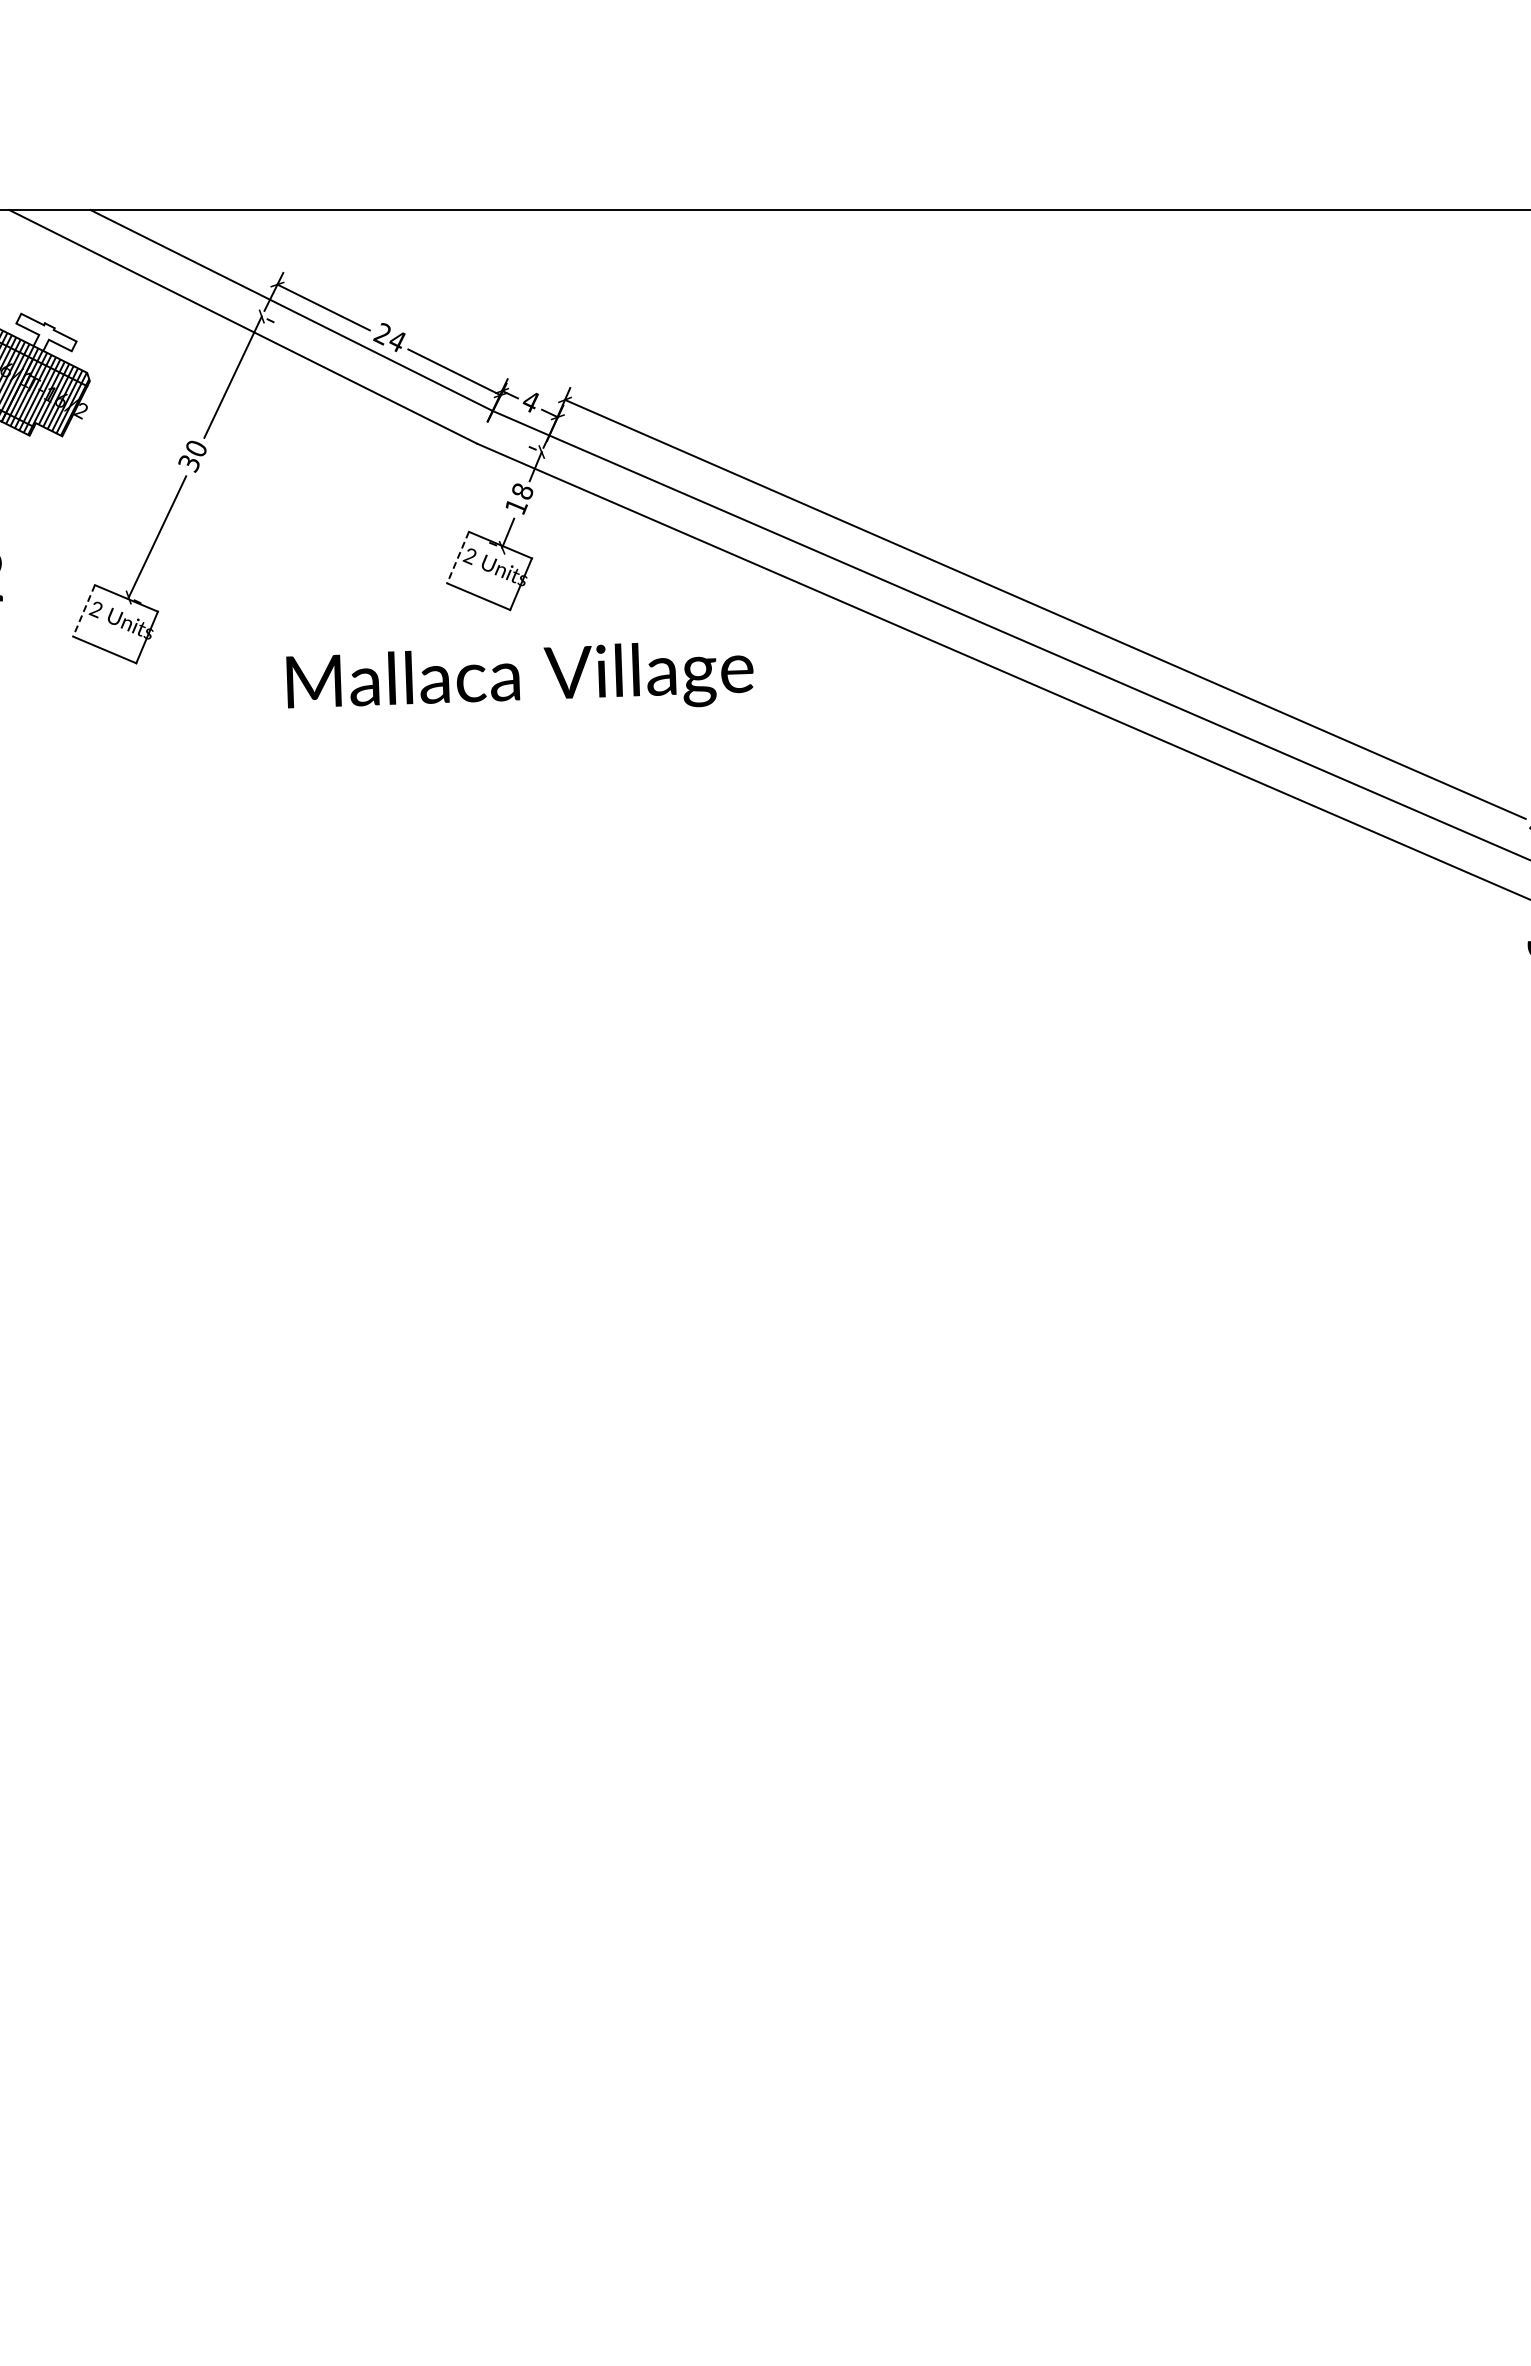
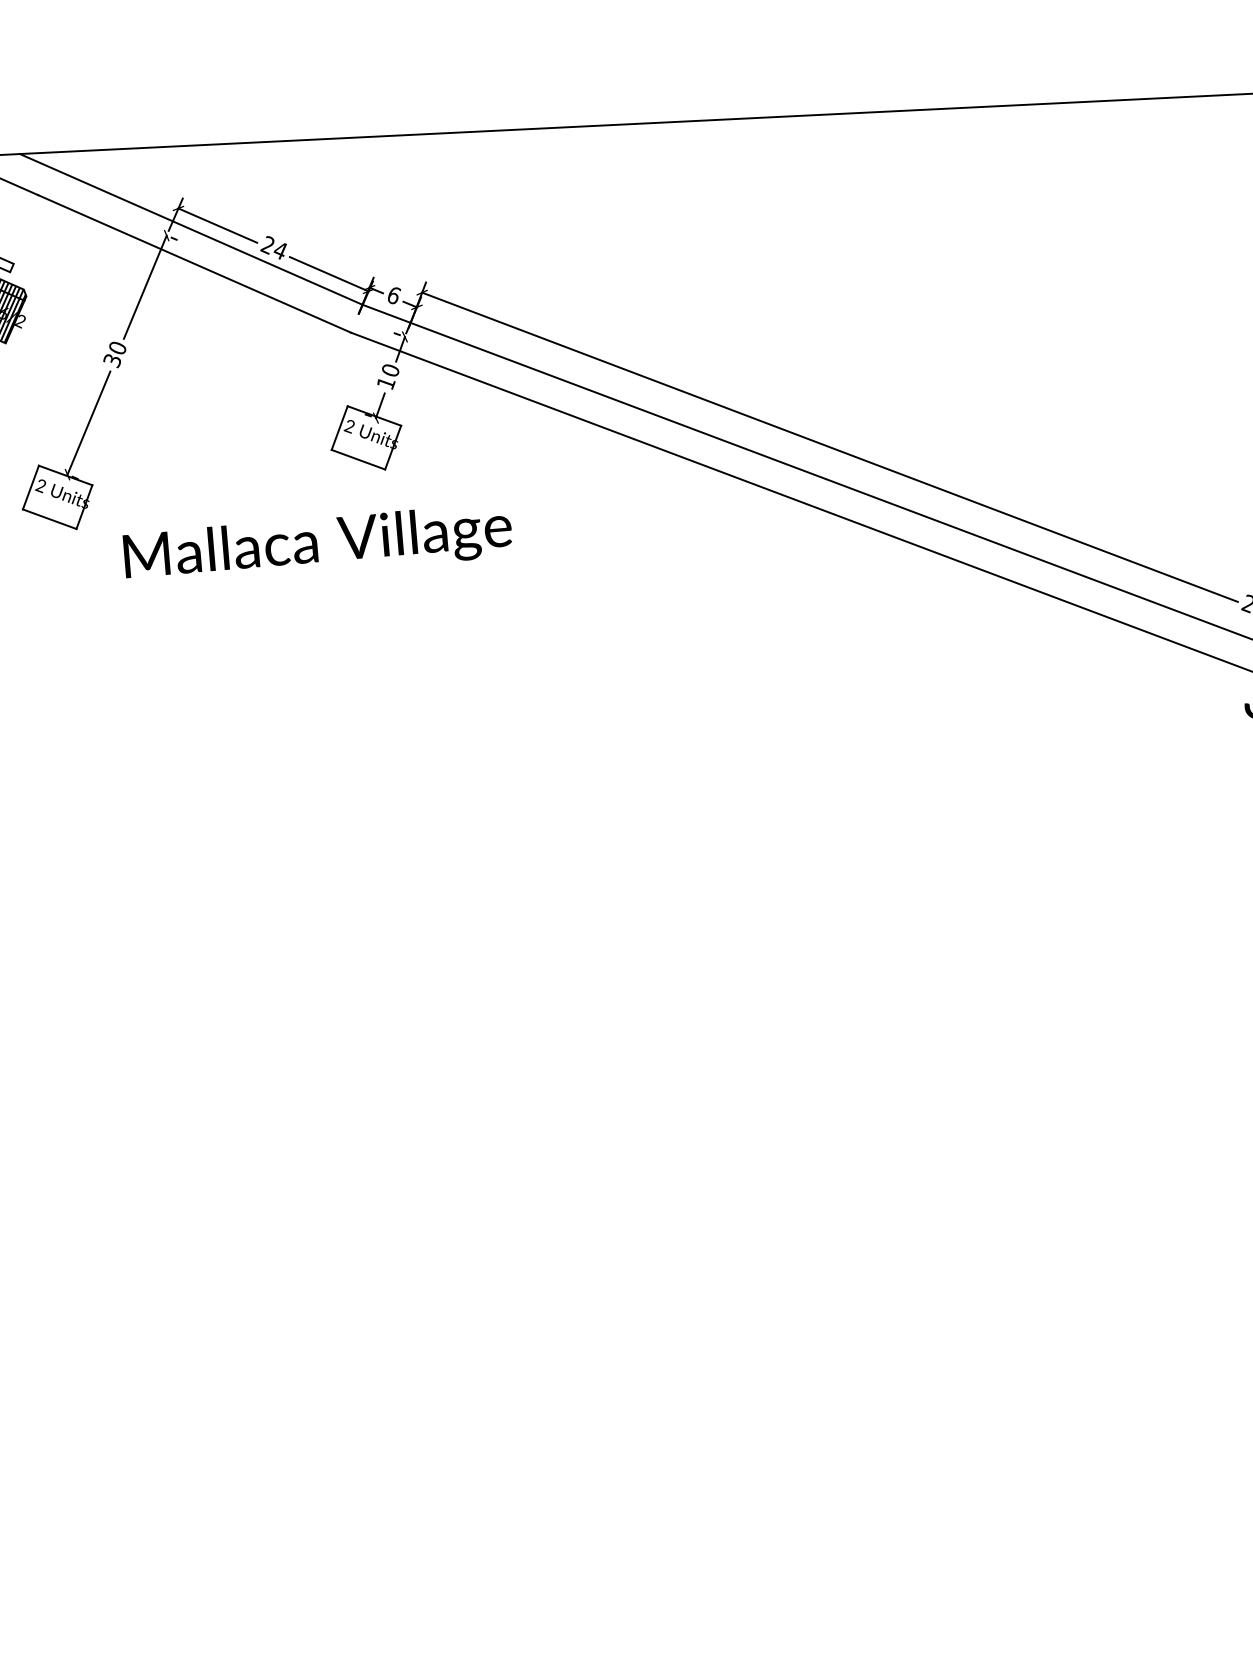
text: (530, 402) -> (393, 296), 4 -> 6
text: (522, 491) -> (390, 370), 18 -> 10
line: (458, 557) -> (340, 427), dashed -> solid
line: (84, 610) -> (31, 487), dashed -> solid
text: (519, 675) -> (317, 541), moved

